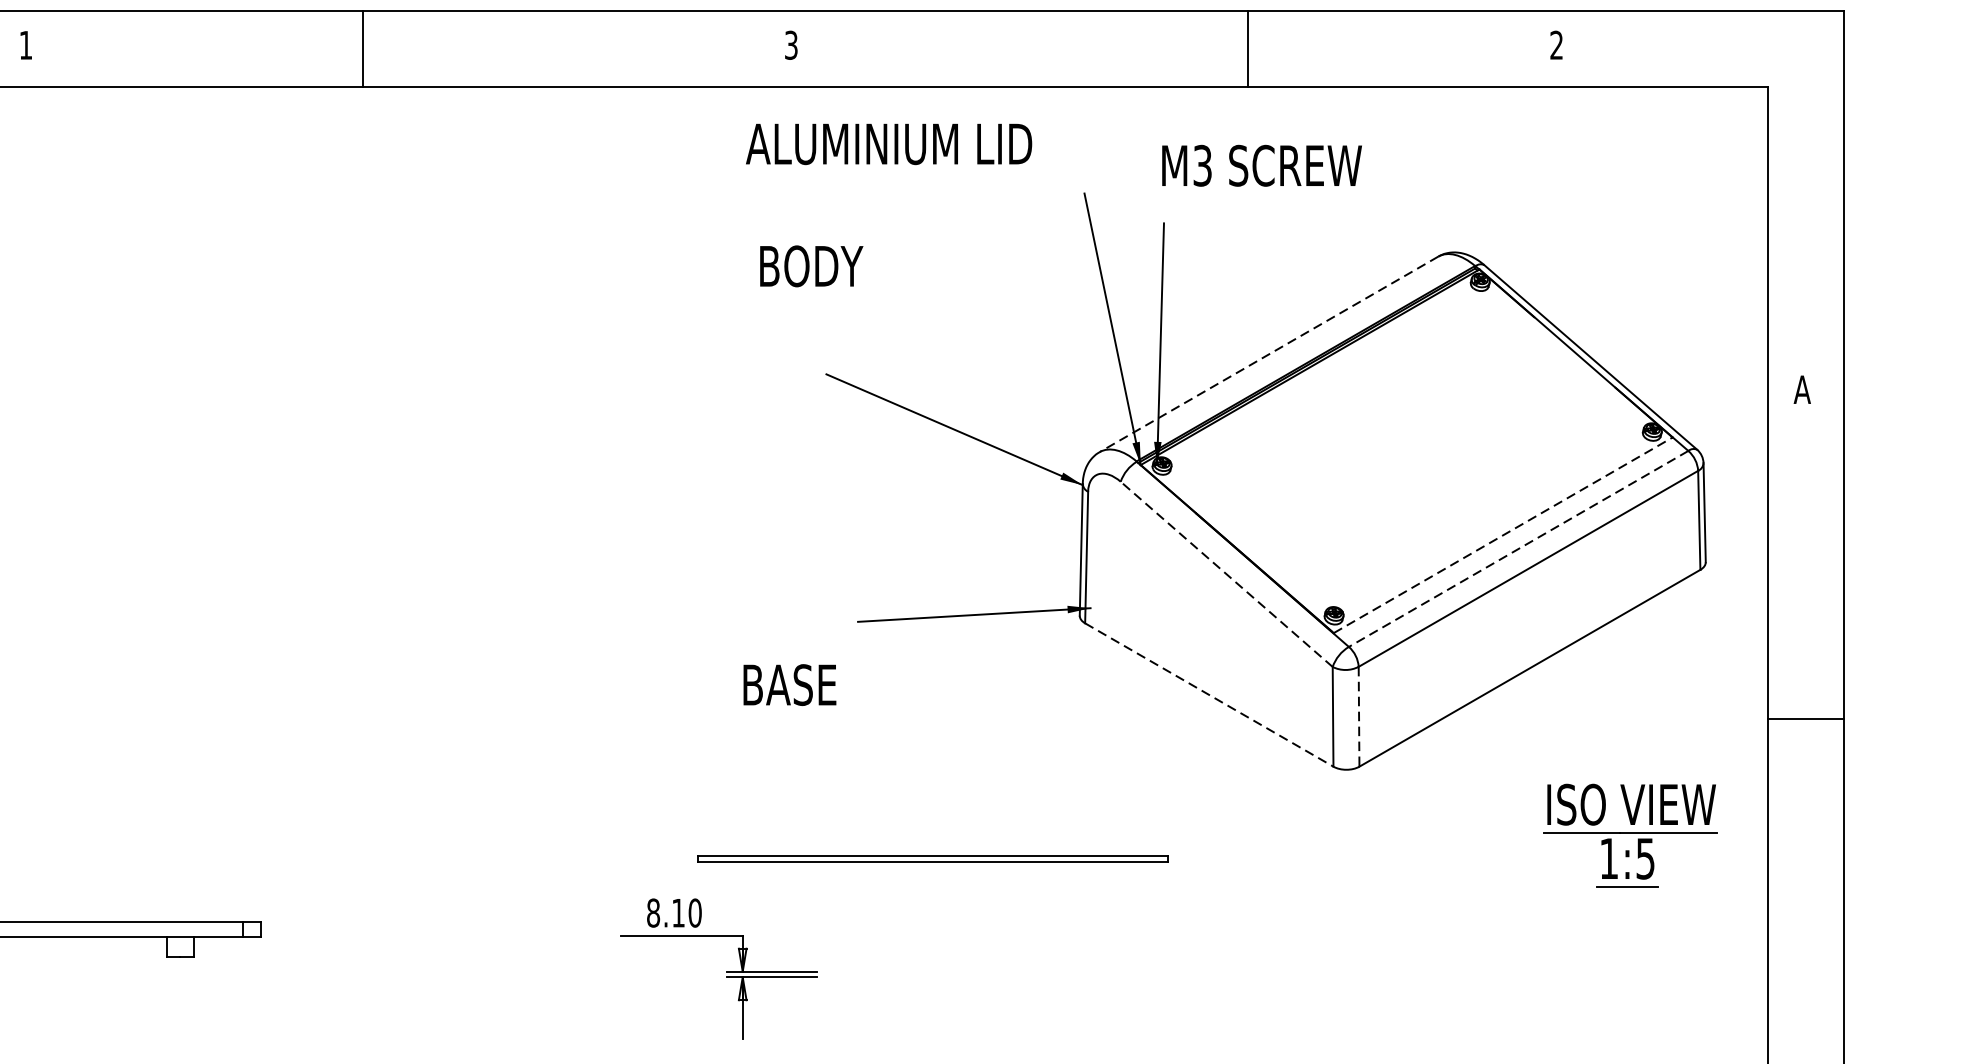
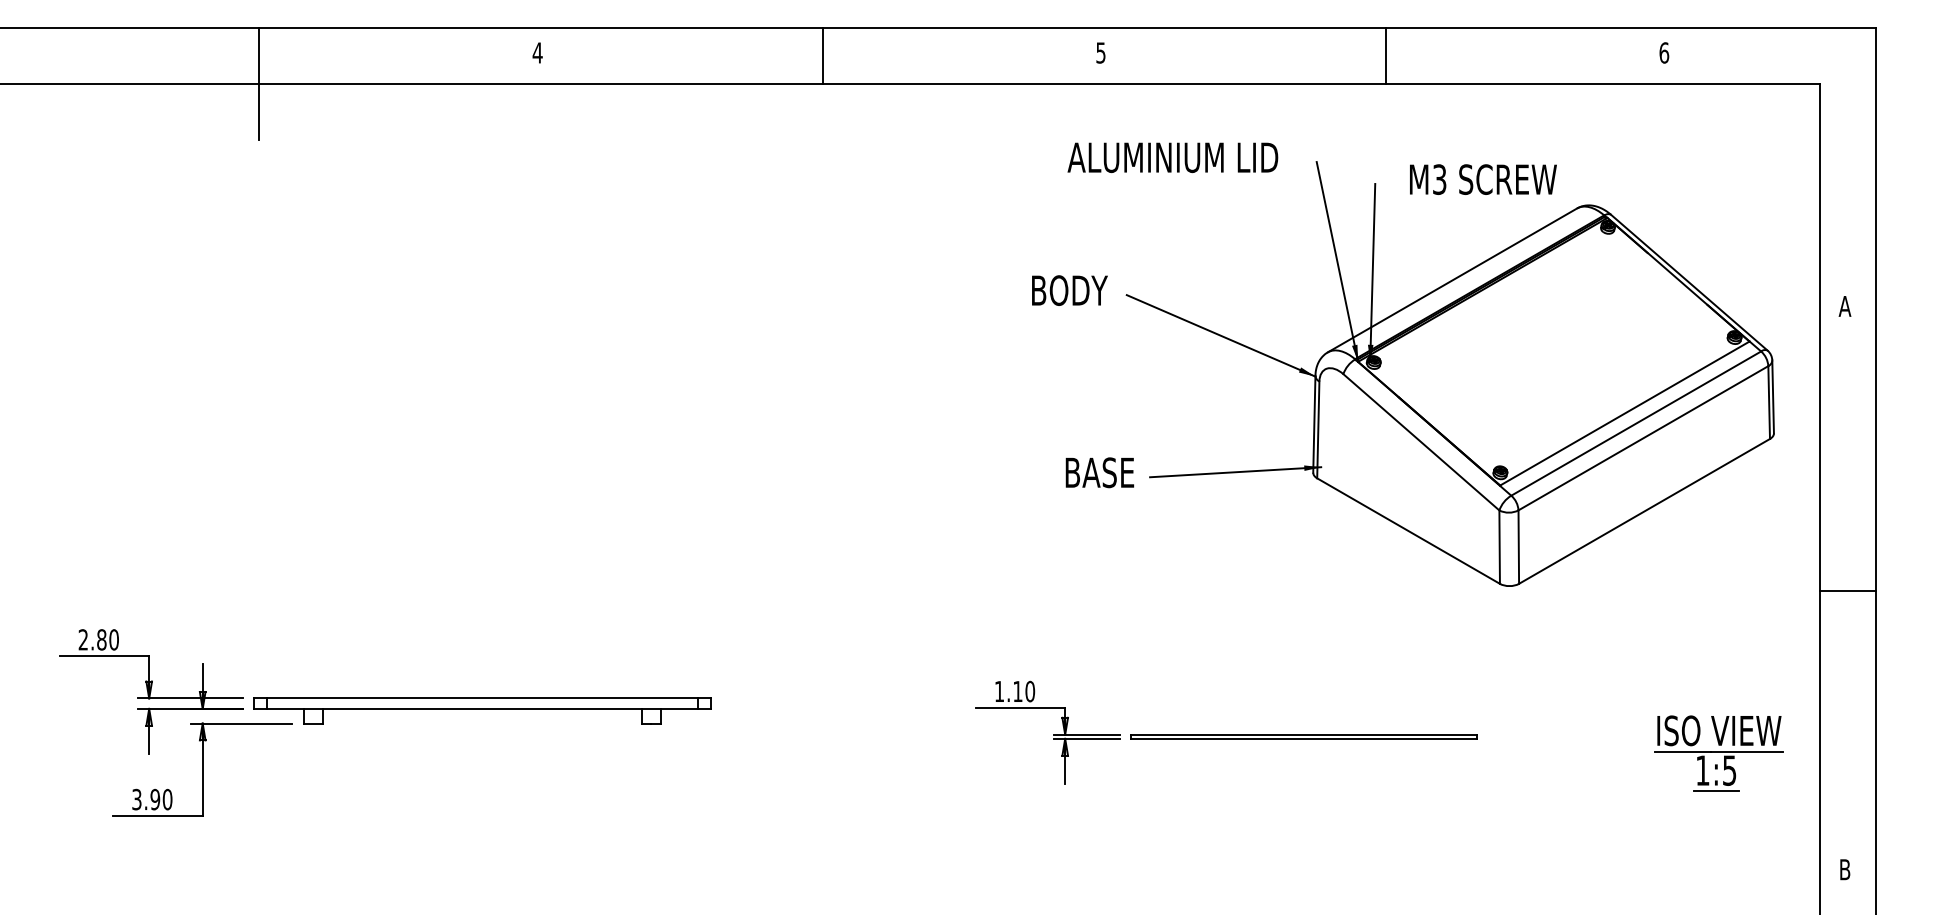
text: (25, 44) -> (537, 52), 1 -> 4
text: (790, 44) -> (1100, 52), 3 -> 5
text: (1557, 44) -> (1664, 52), 2 -> 6
line: (362, 48) -> (822, 55), moved
line: (1247, 48) -> (1385, 55), moved
text: (888, 143) -> (1172, 157), moved
text: (1262, 165) -> (1483, 179), moved
text: (811, 266) -> (1069, 290), moved
line: (1268, 354) -> (1452, 280), dashed -> solid
line: (1502, 535) -> (1624, 413), dashed -> solid
line: (1517, 548) -> (1635, 423), dashed -> solid
line: (1226, 574) -> (1421, 442), dashed -> solid
text: (789, 684) -> (1099, 472), moved
line: (1209, 695) -> (1408, 531), dashed -> solid
line: (1358, 717) -> (1518, 547), dashed -> solid
line: (1805, 718) -> (1847, 590), moved
part: (1630, 835) -> (1718, 753), moved
part: (932, 858) -> (1303, 736), moved
text: (653, 912) -> (999, 691), 8.10 -> 1.10

